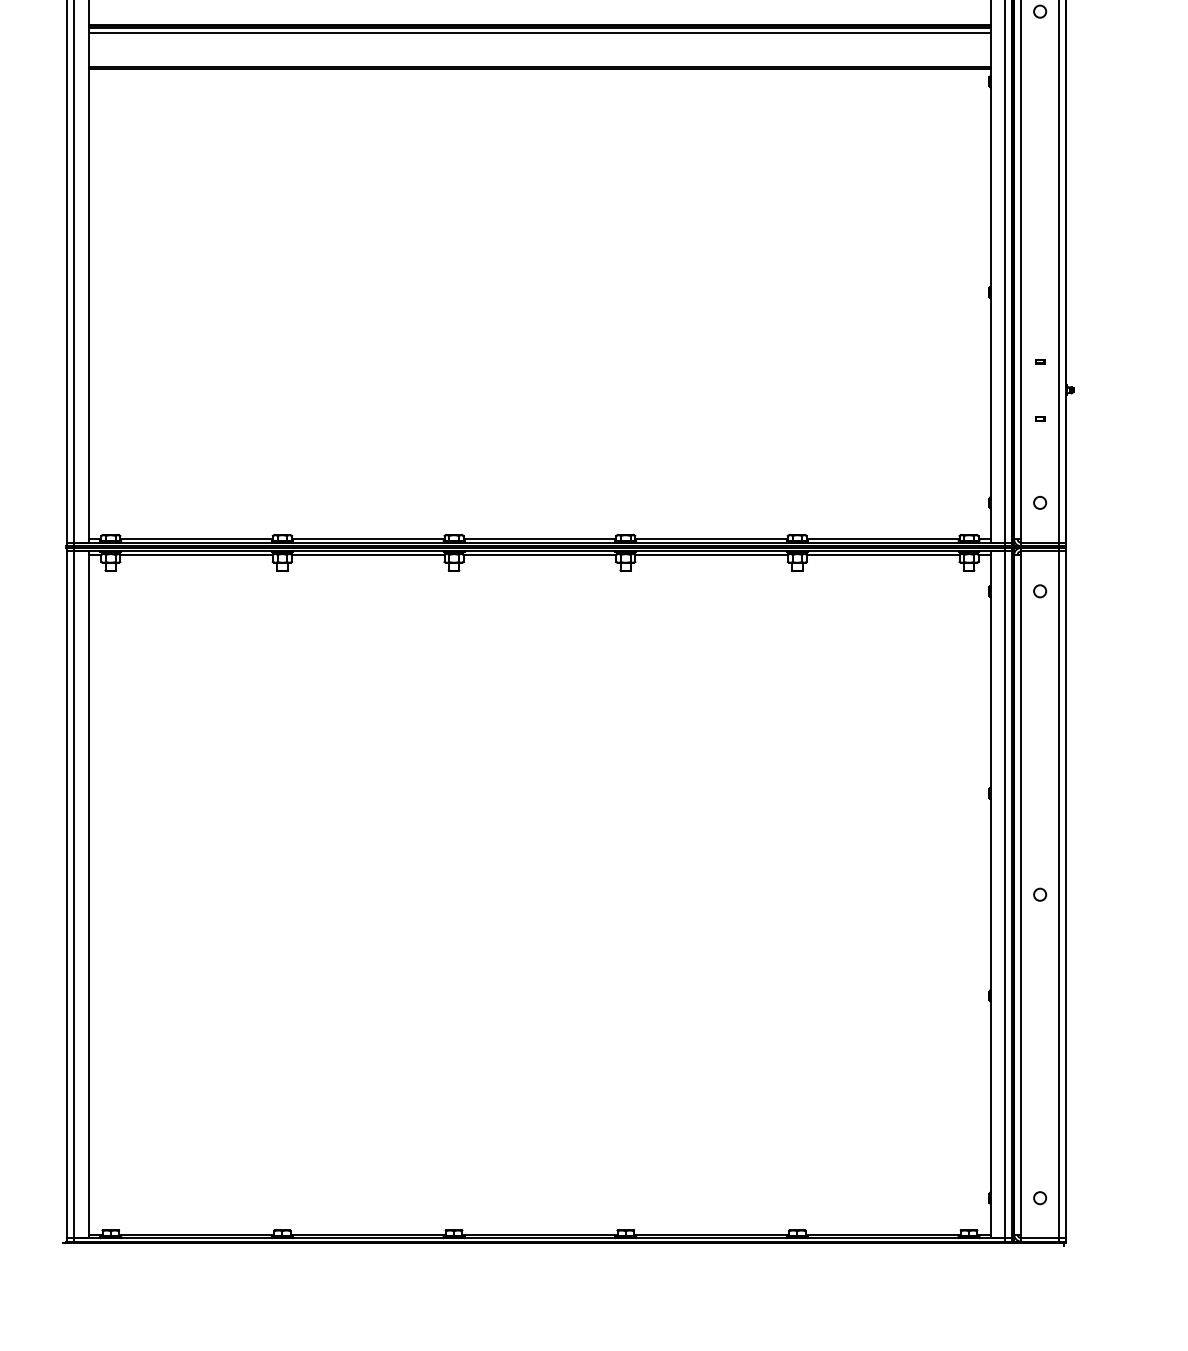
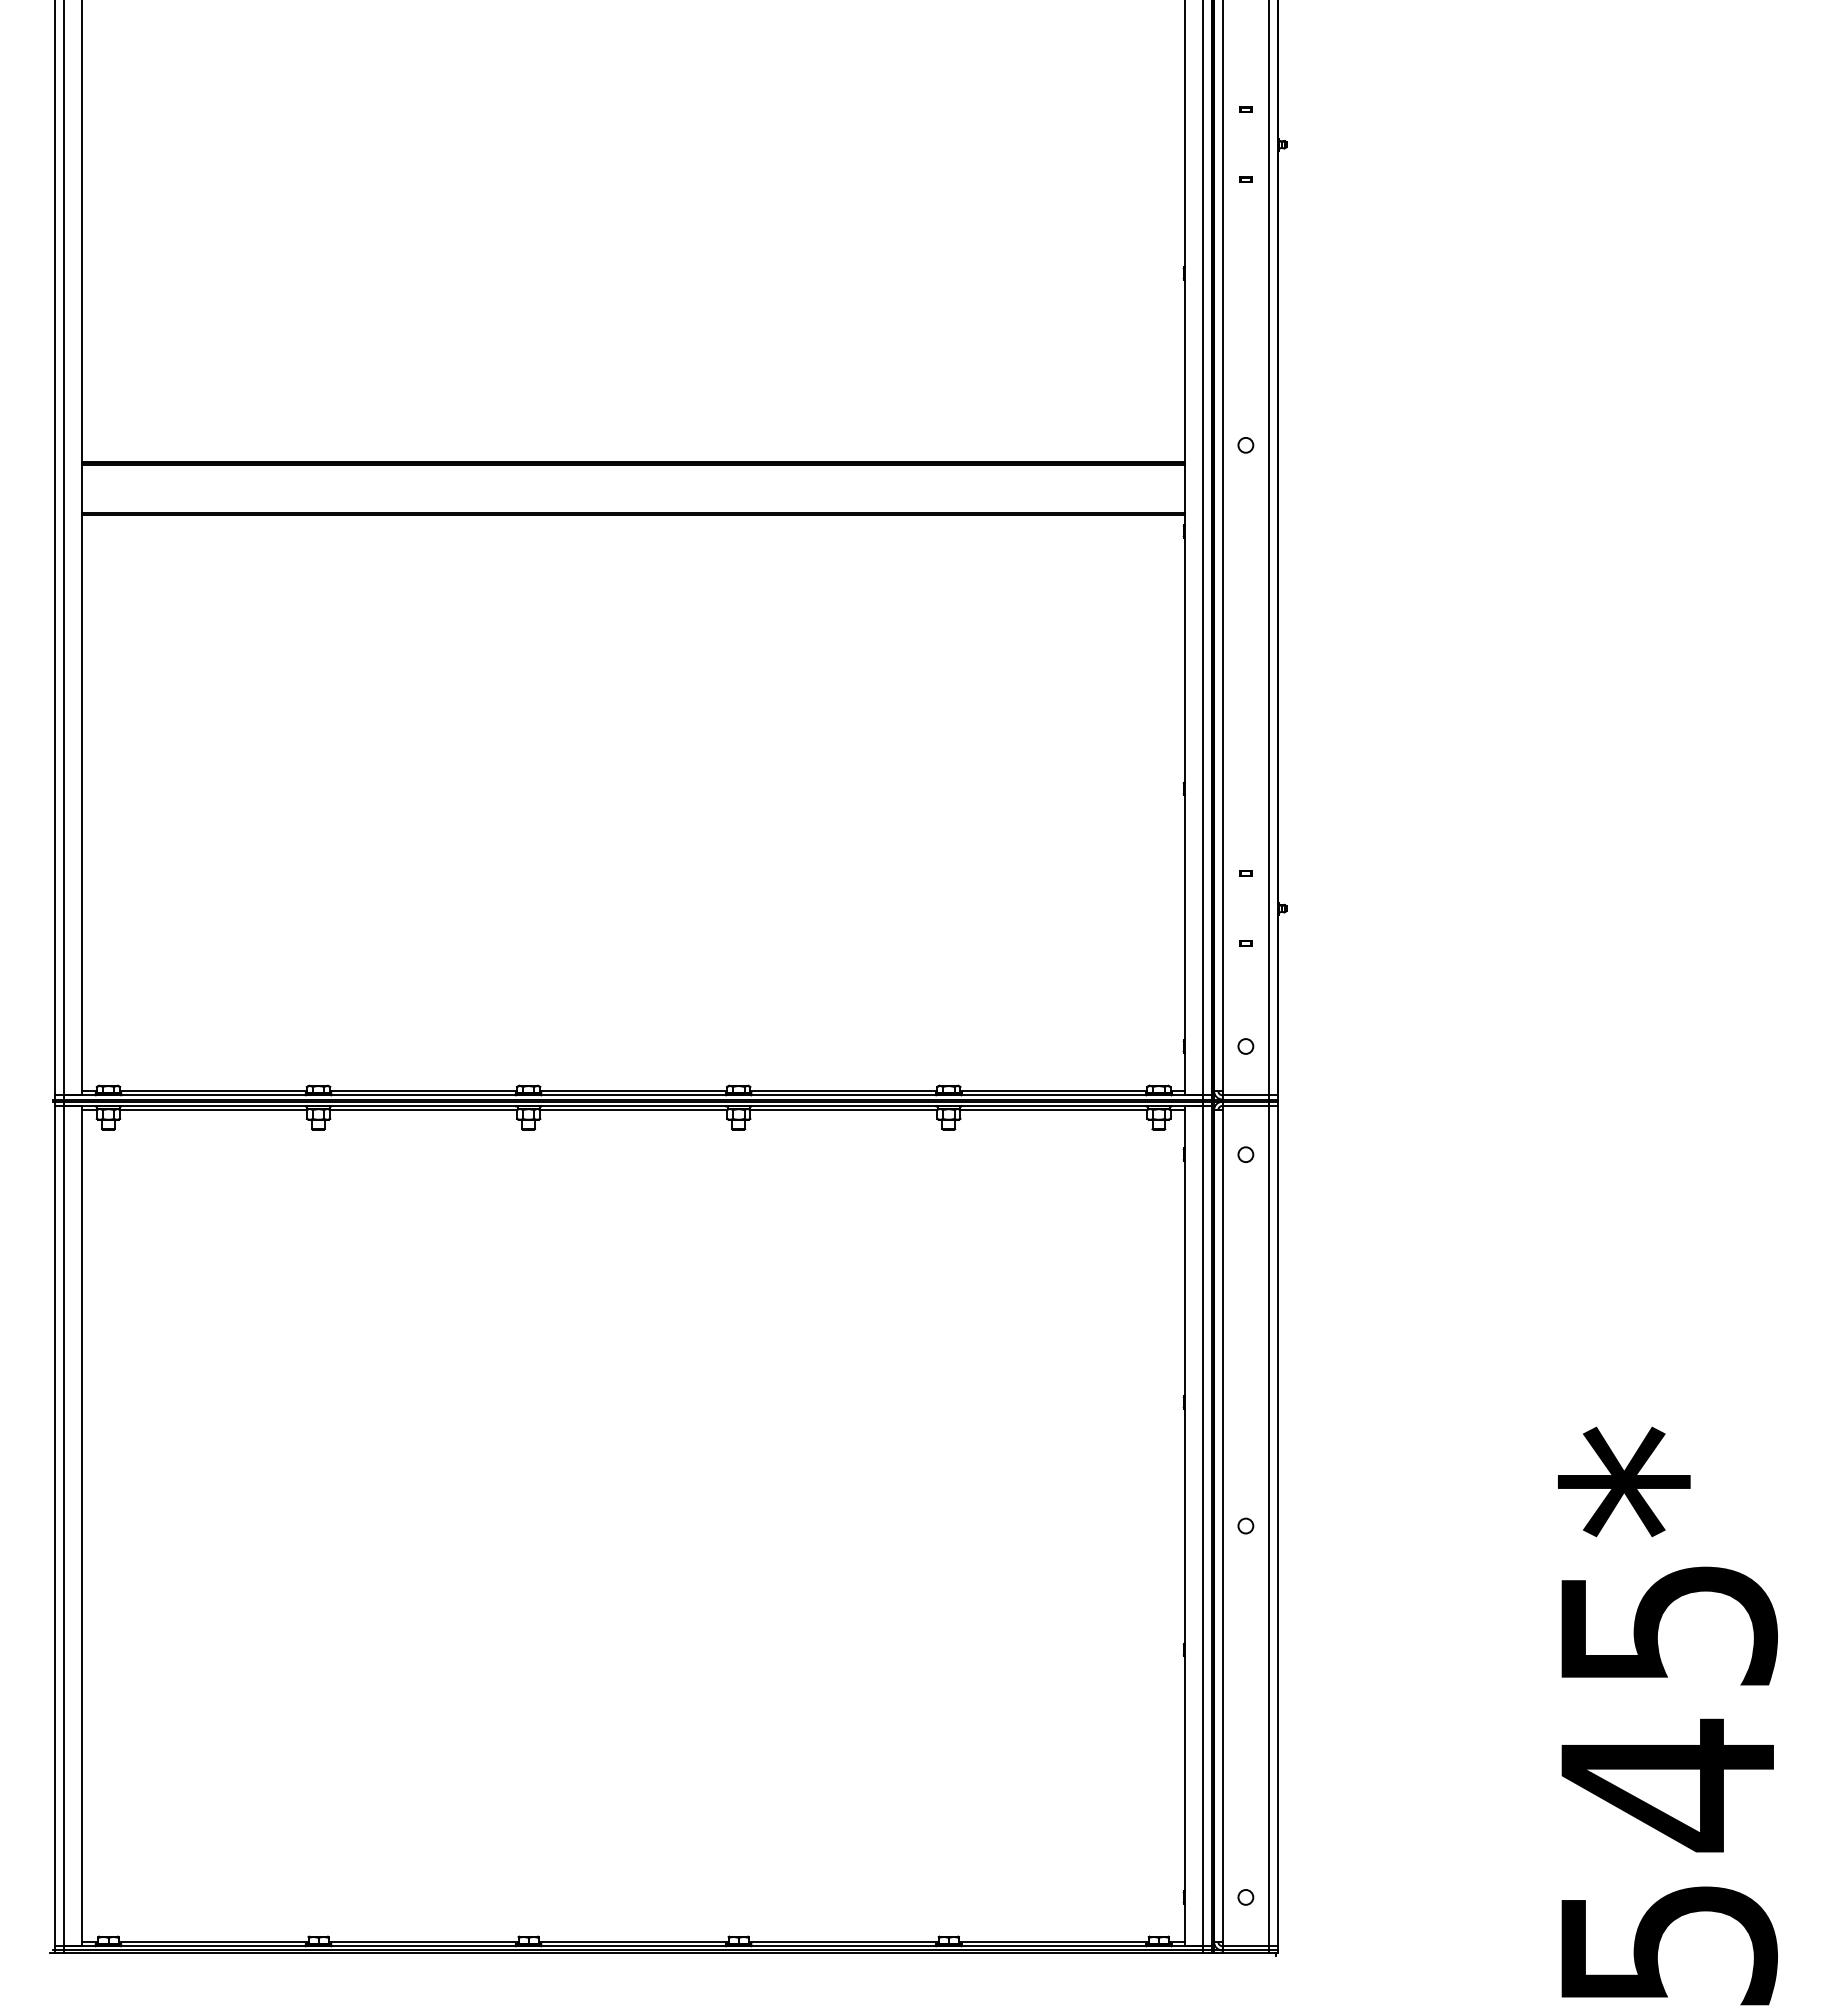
line: (539, 33) -> (633, 471), removed

